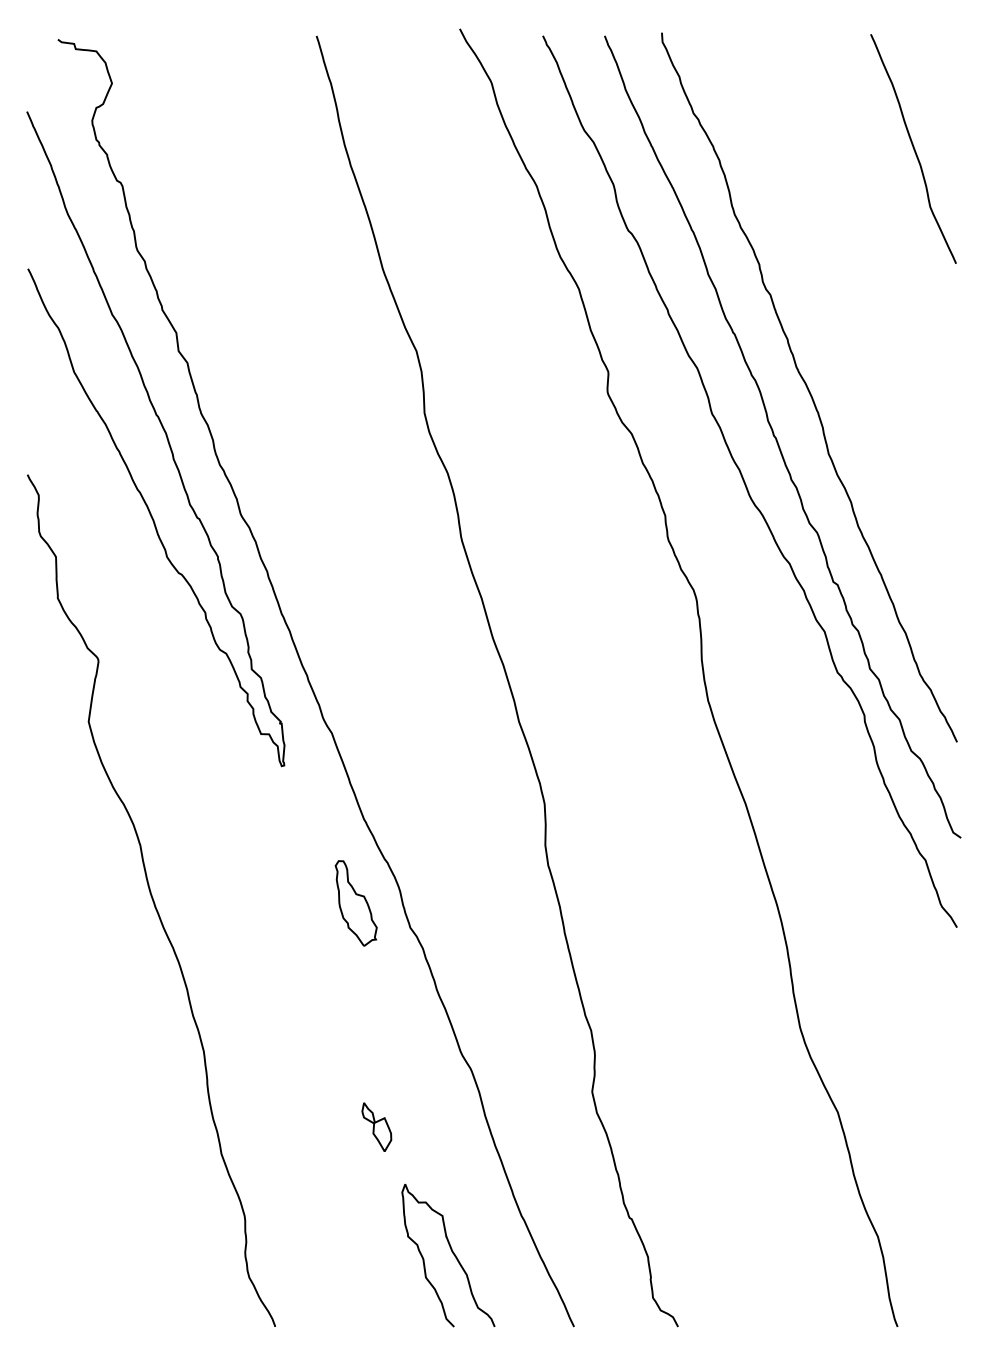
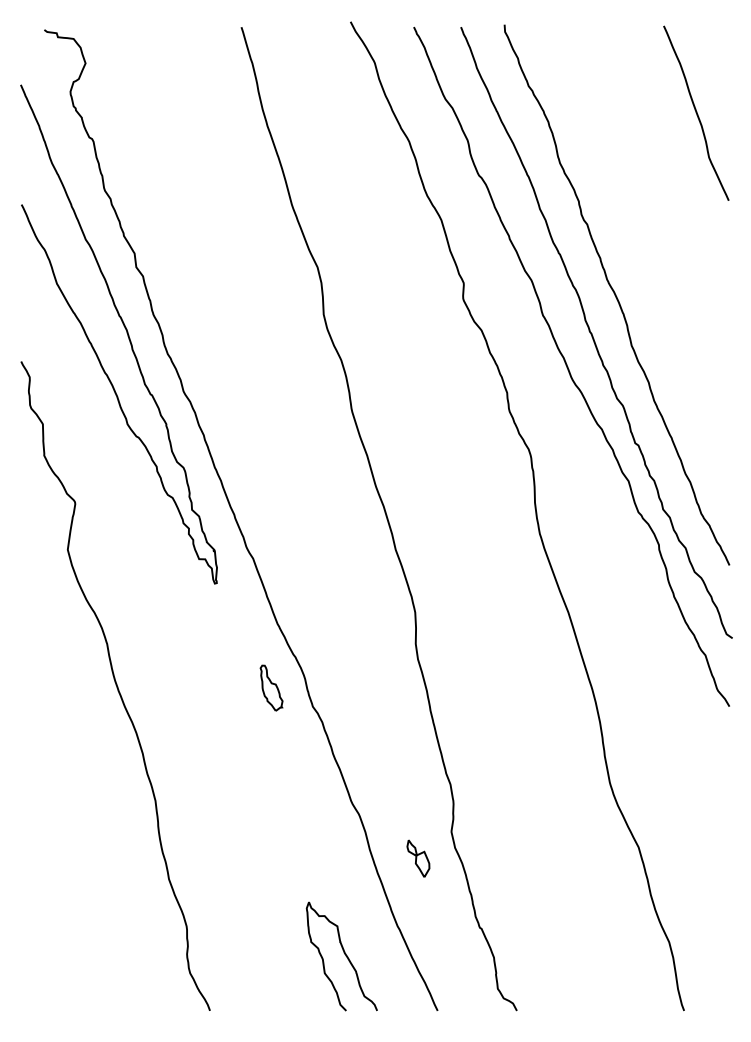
part: (355, 903) -> (271, 688), size x0.7
part: (376, 1126) -> (418, 858), moved

